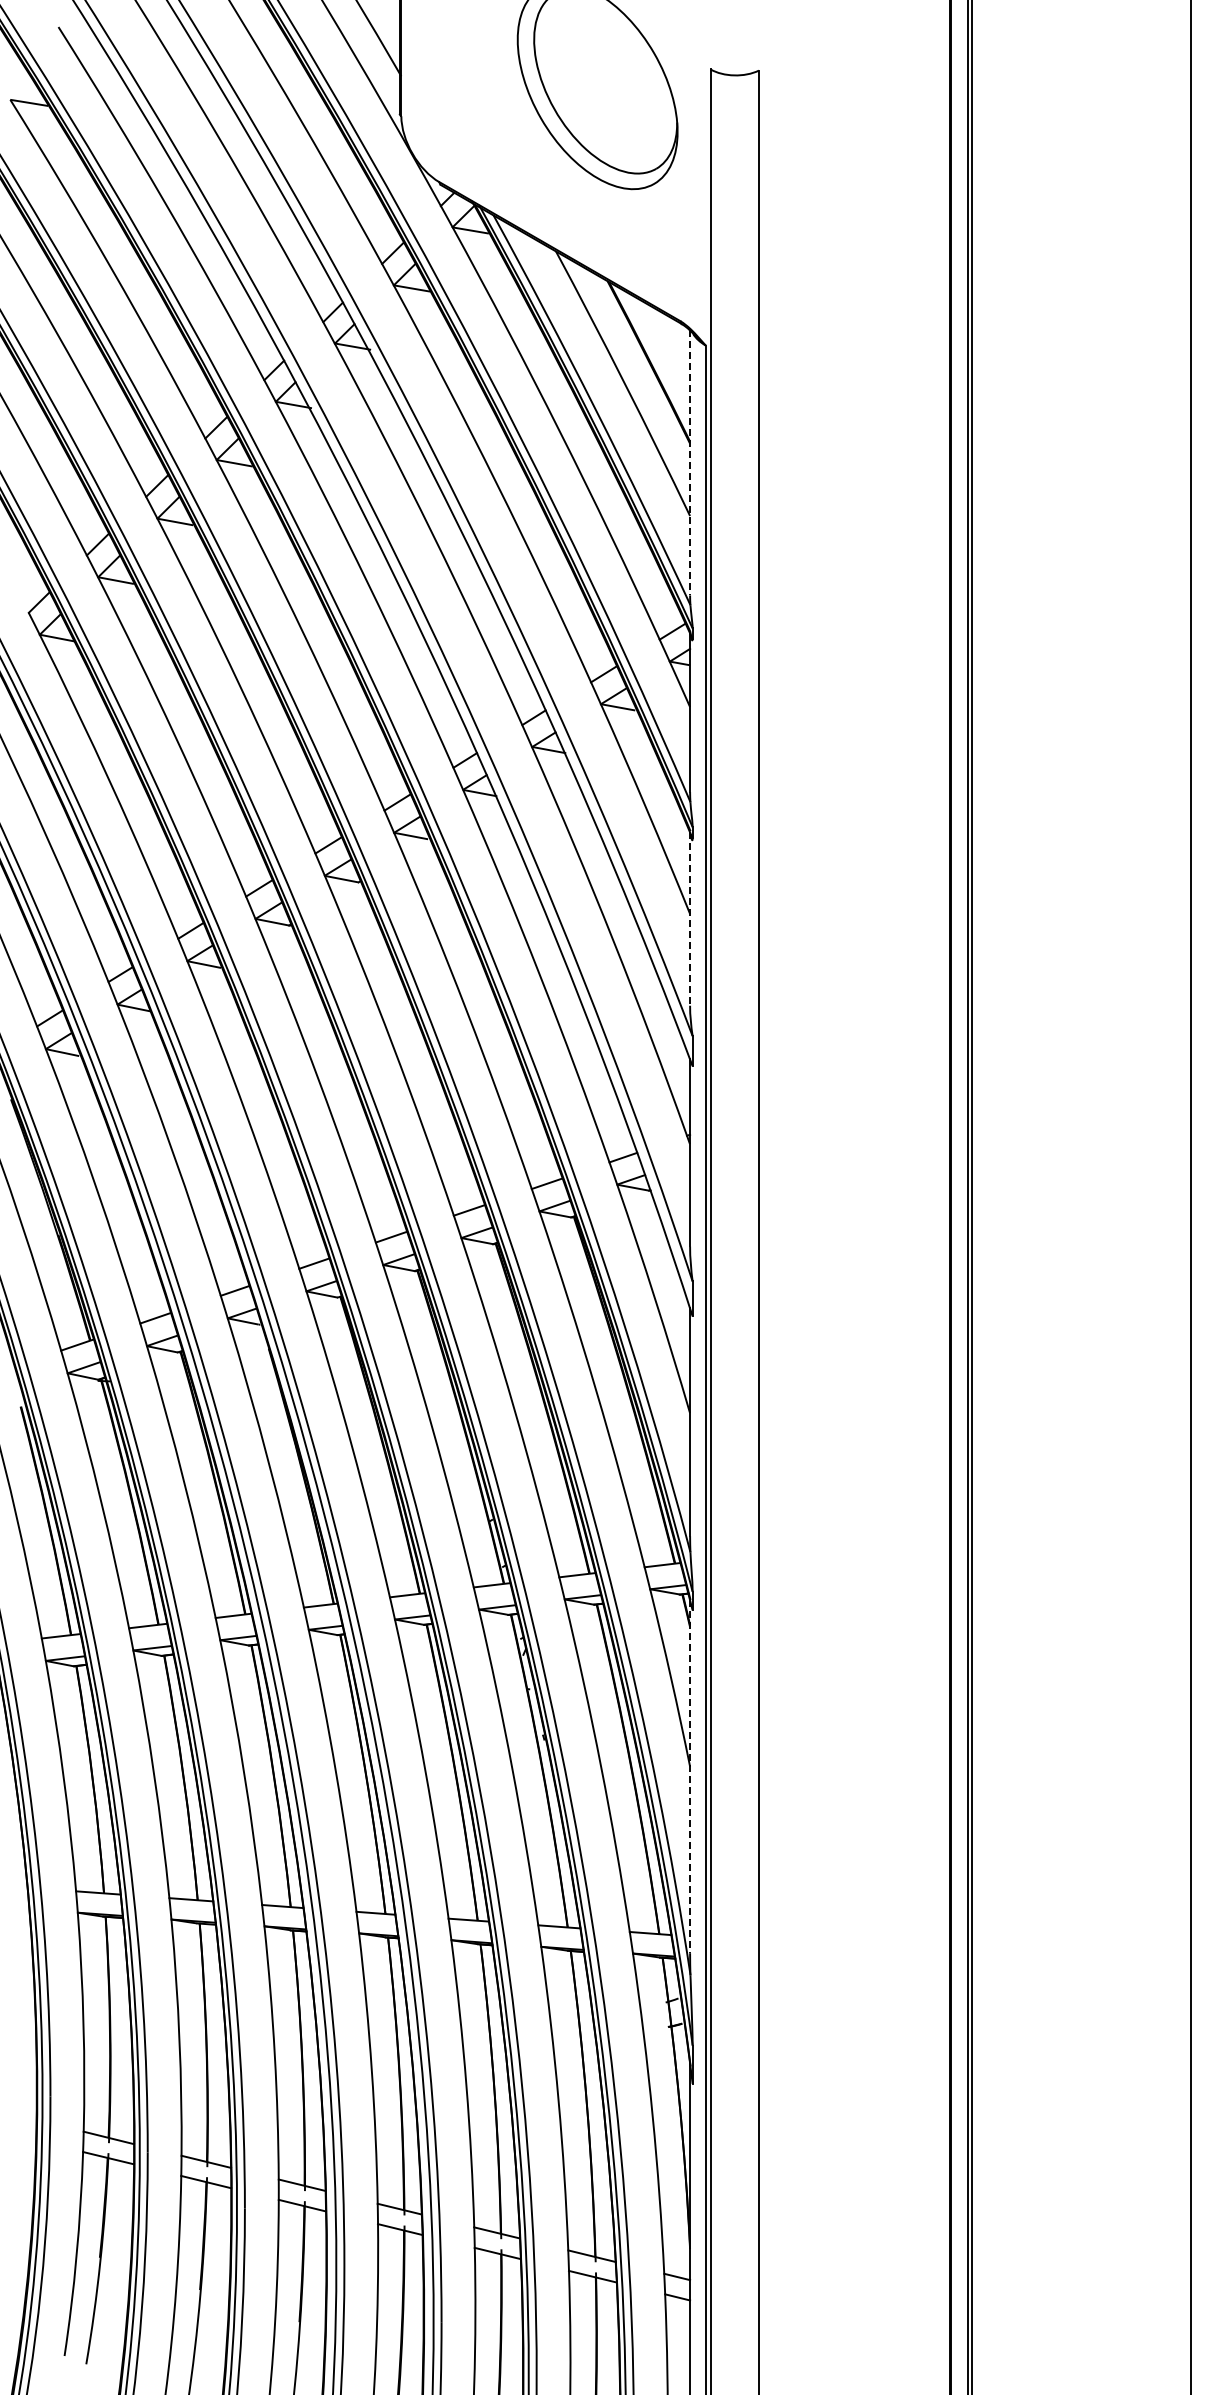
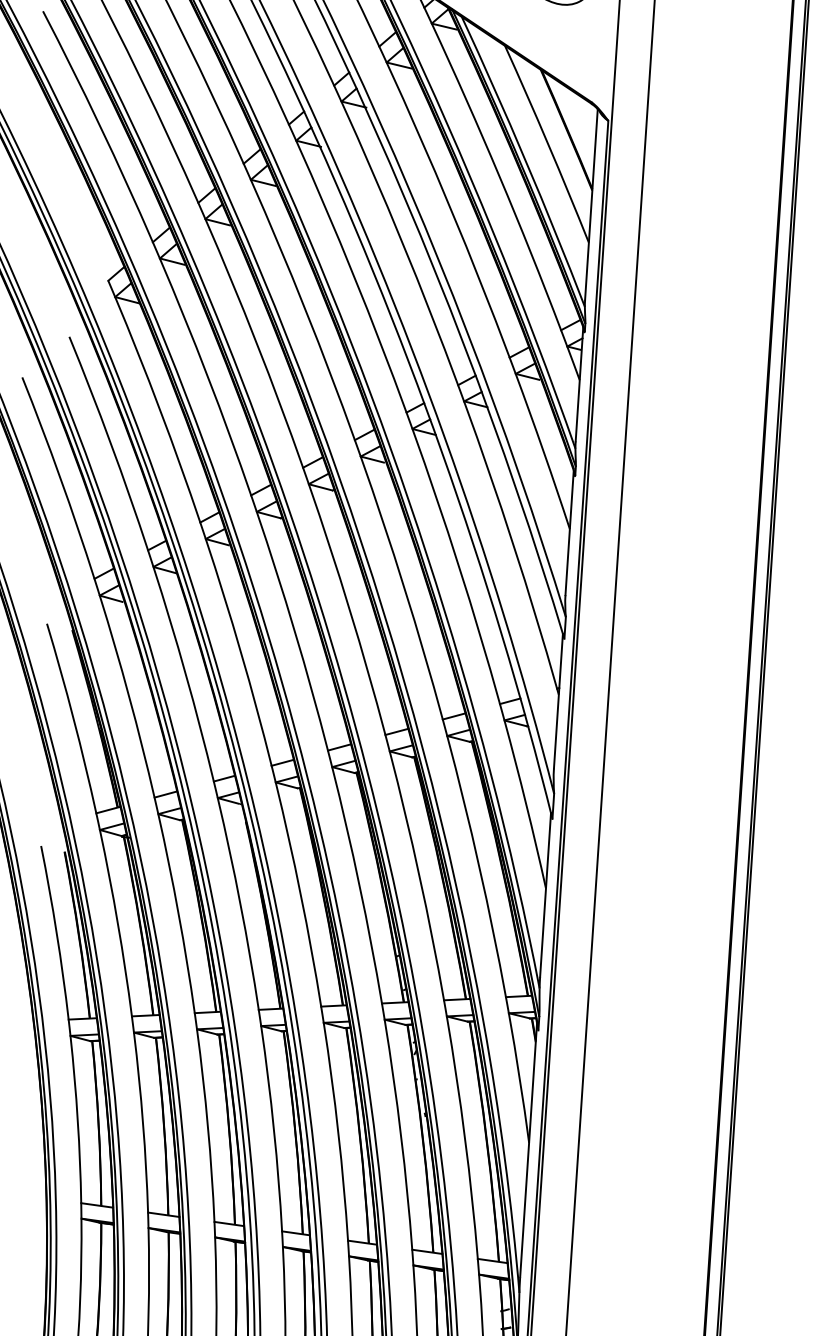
line: (690, 463) -> (591, 204), dashed -> solid
line: (690, 919) -> (569, 533), dashed -> solid
line: (690, 1776) -> (528, 1149), dashed -> solid

